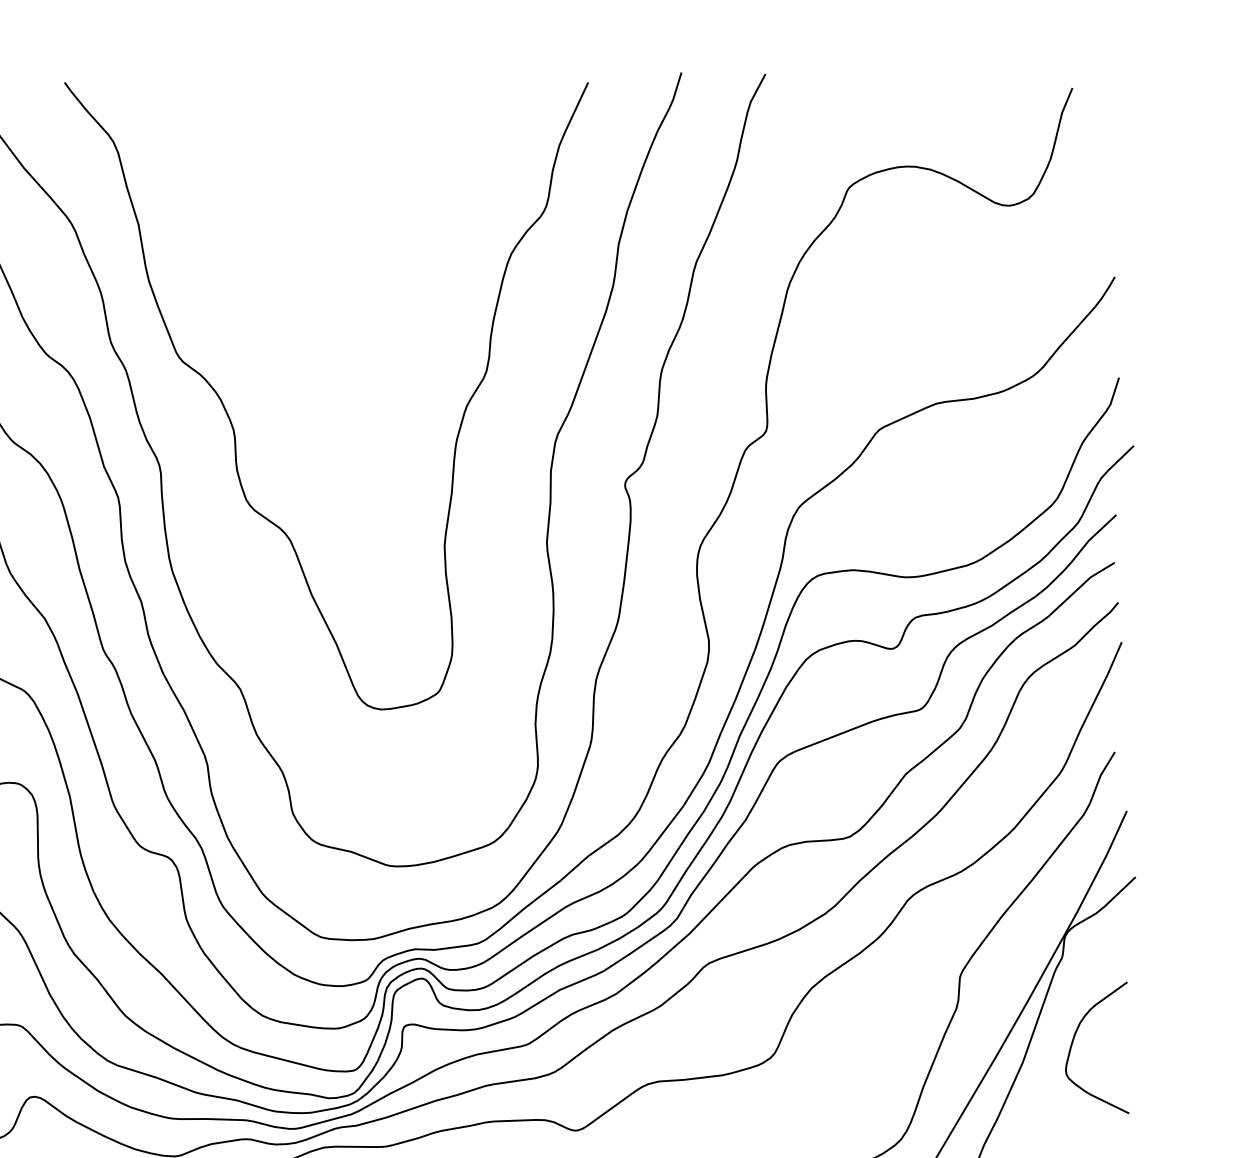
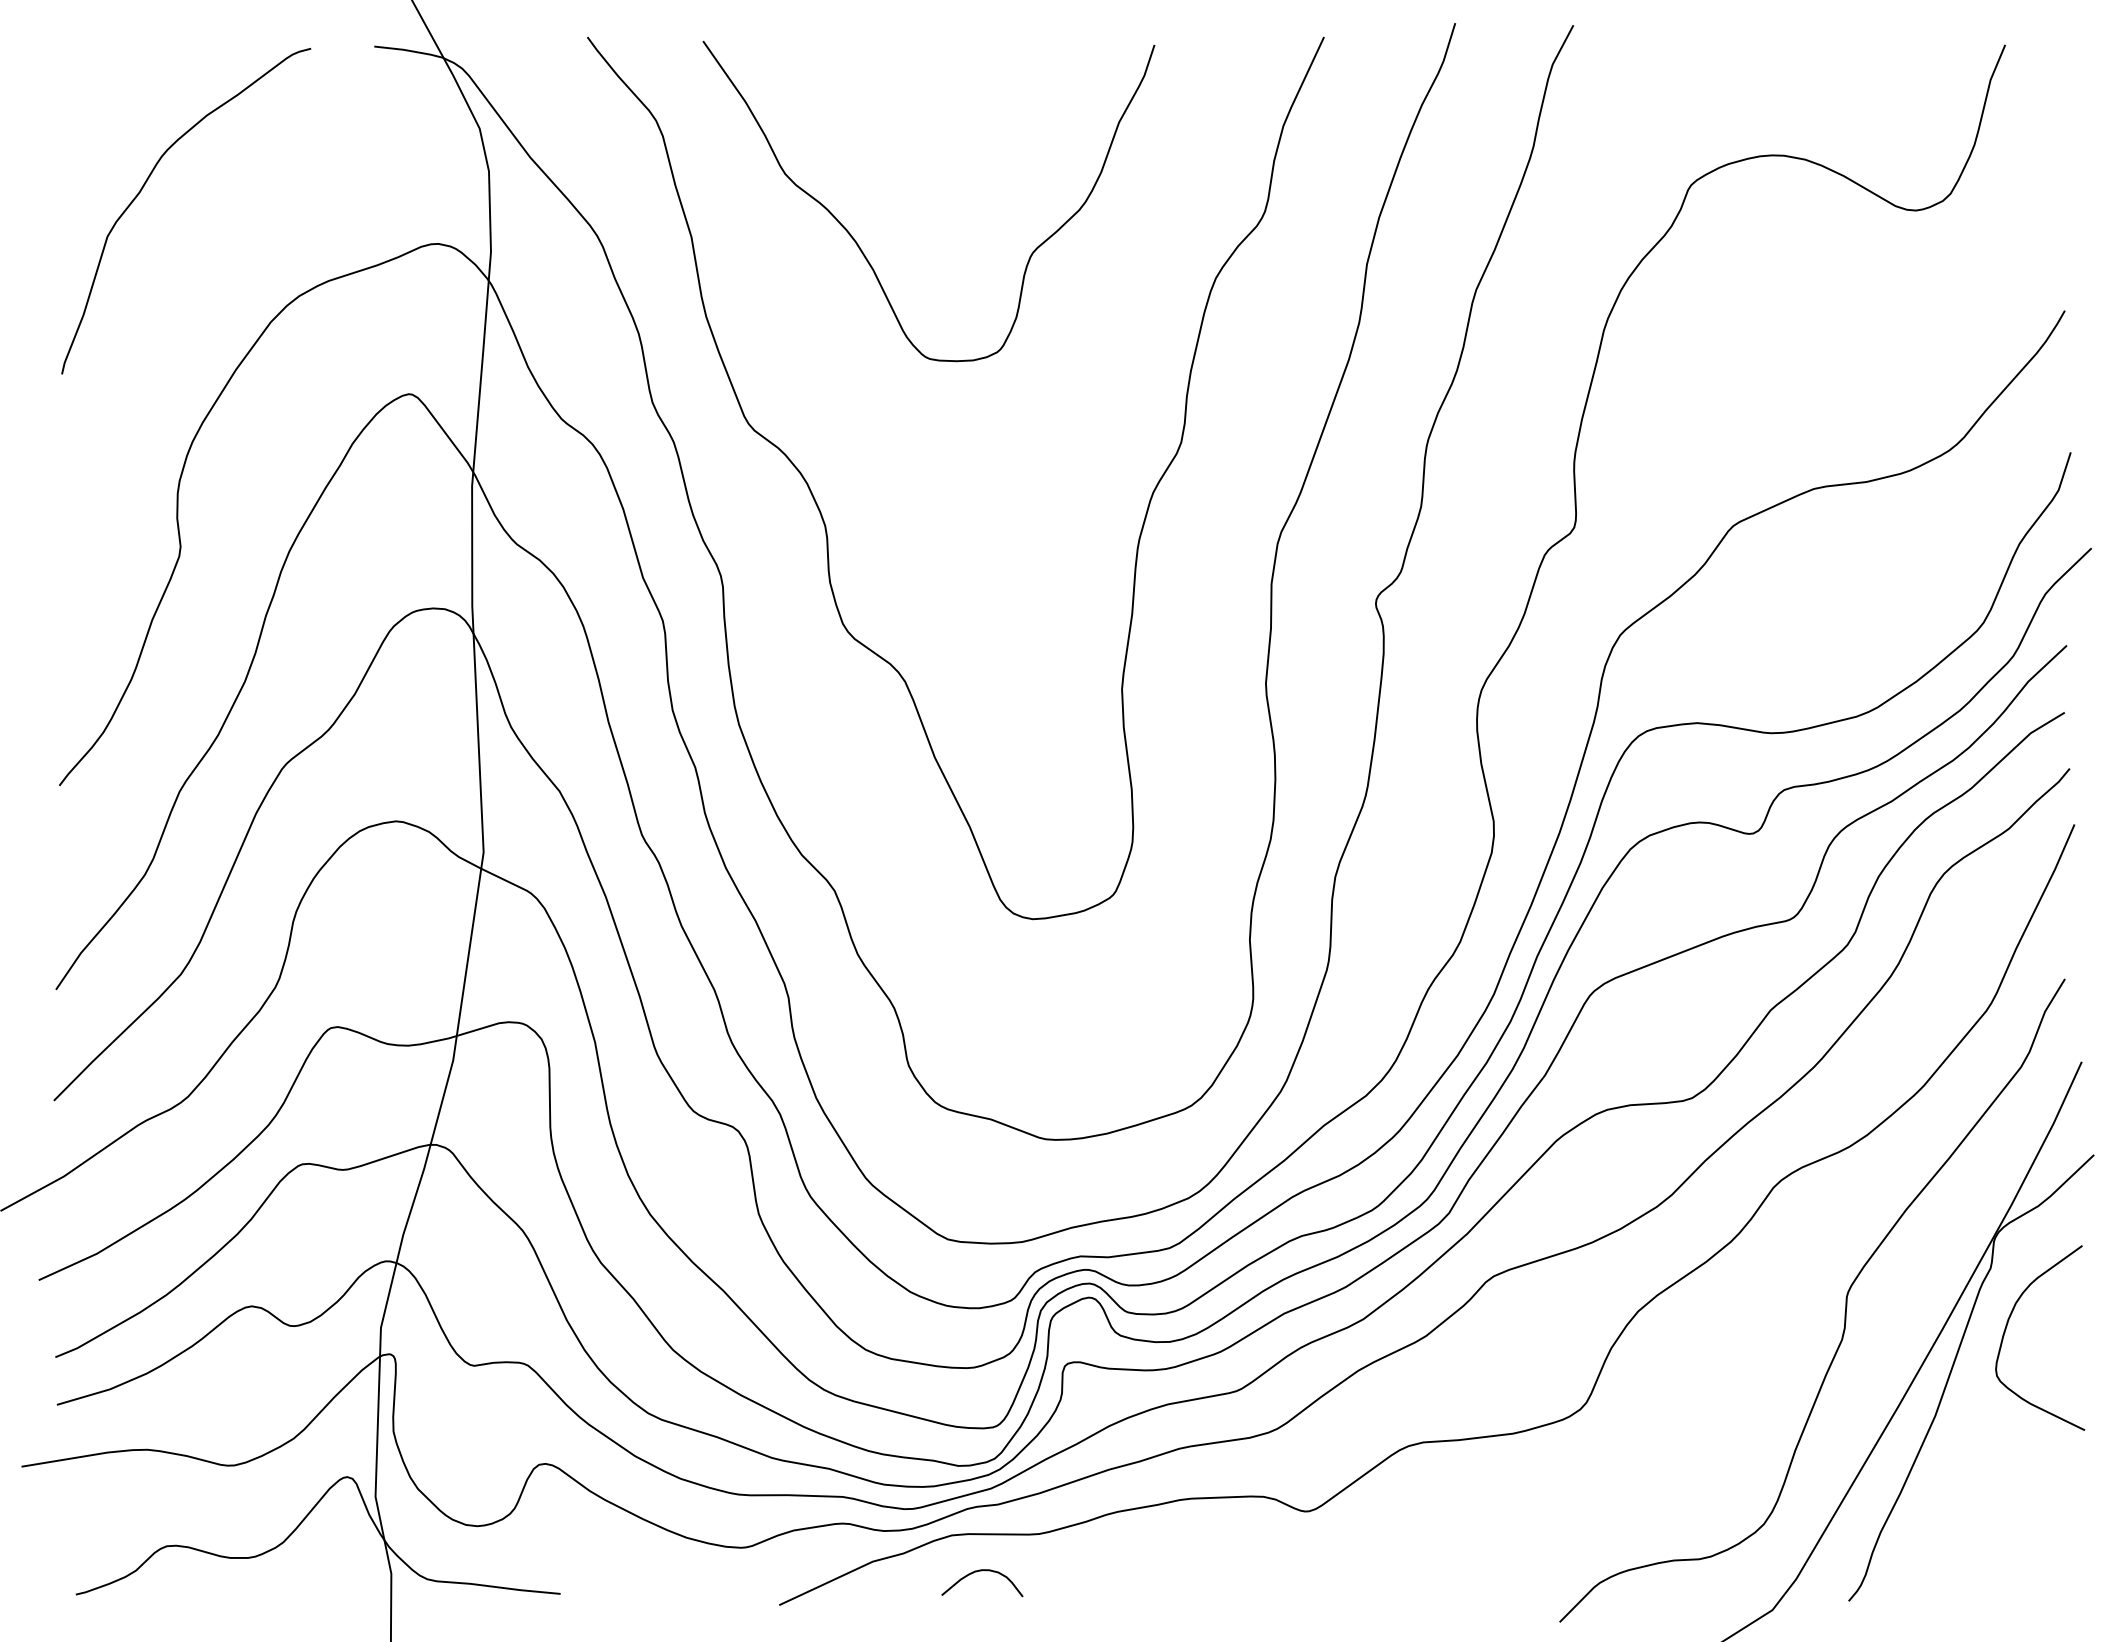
curve: (257, 230) -> (859, 245), added
curve: (1074, 1039) -> (2007, 1326), moved

